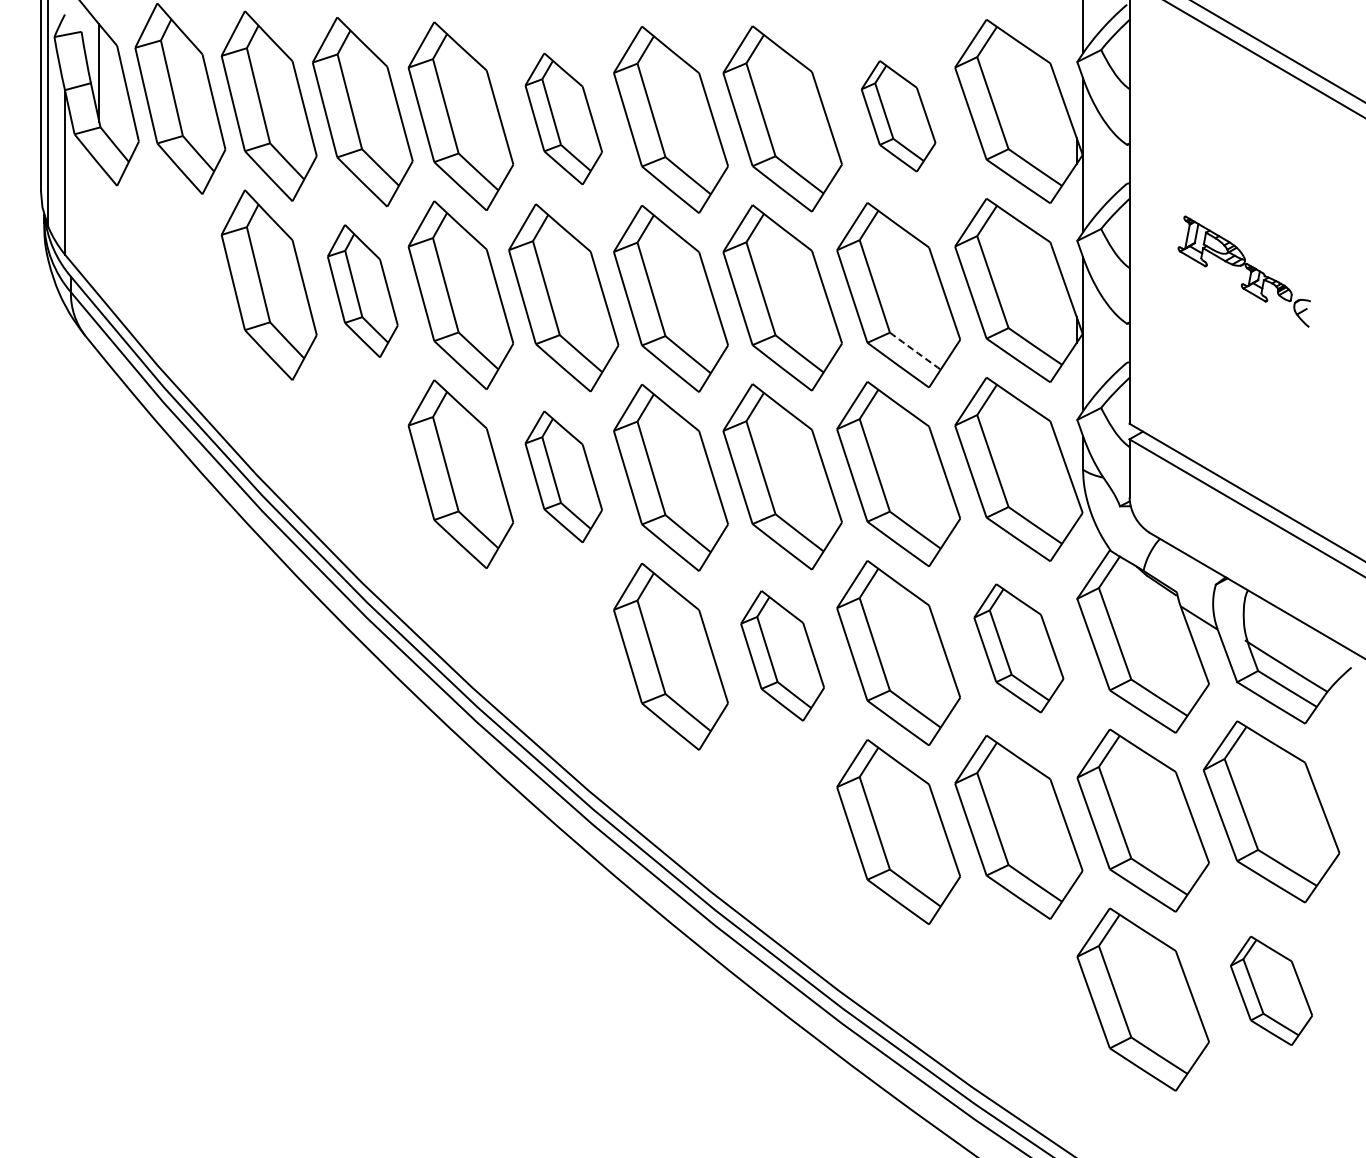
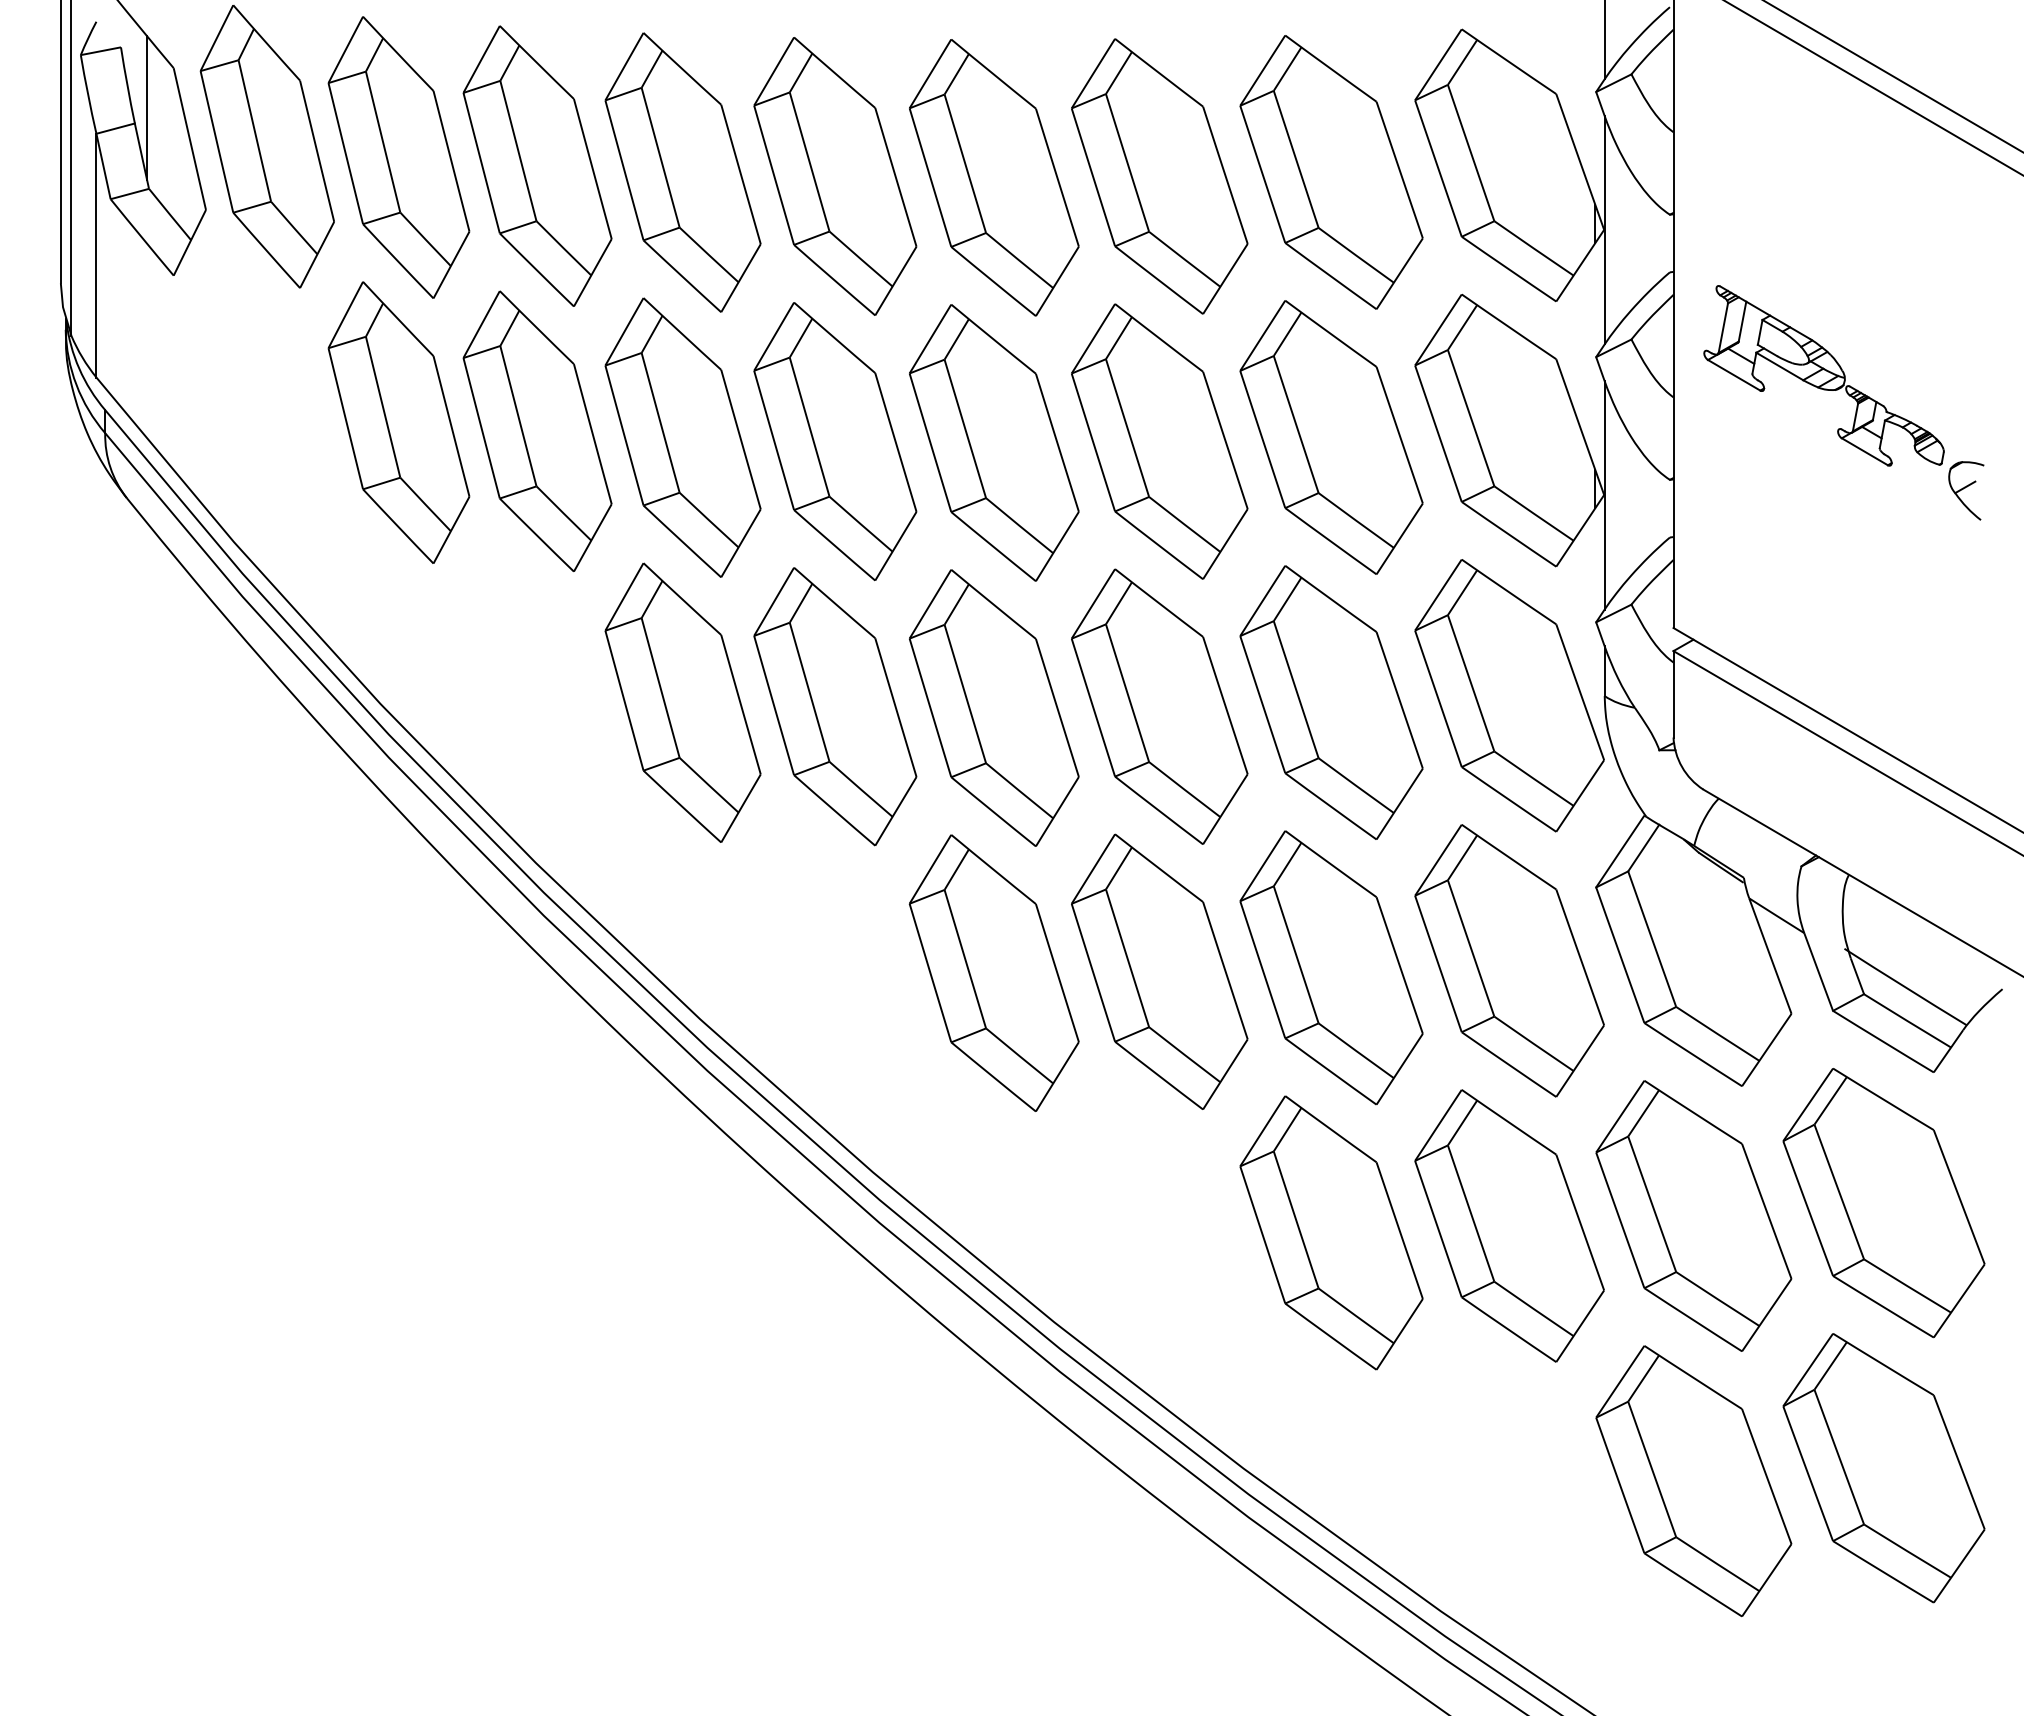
part: (898, 116) -> (1331, 172), size x1.67
part: (563, 118) -> (834, 175), size x1.43
part: (1244, 271) -> (1843, 402), size x1.43
part: (362, 291) -> (537, 432), size x1.43
arc: (915, 351) -> (1356, 520), dashed -> solid
part: (563, 476) -> (834, 706), size x1.43
part: (1018, 648) -> (1509, 960), size x1.43
part: (782, 655) -> (1159, 971), size x1.43
part: (1271, 990) -> (1883, 1467), size x1.67

